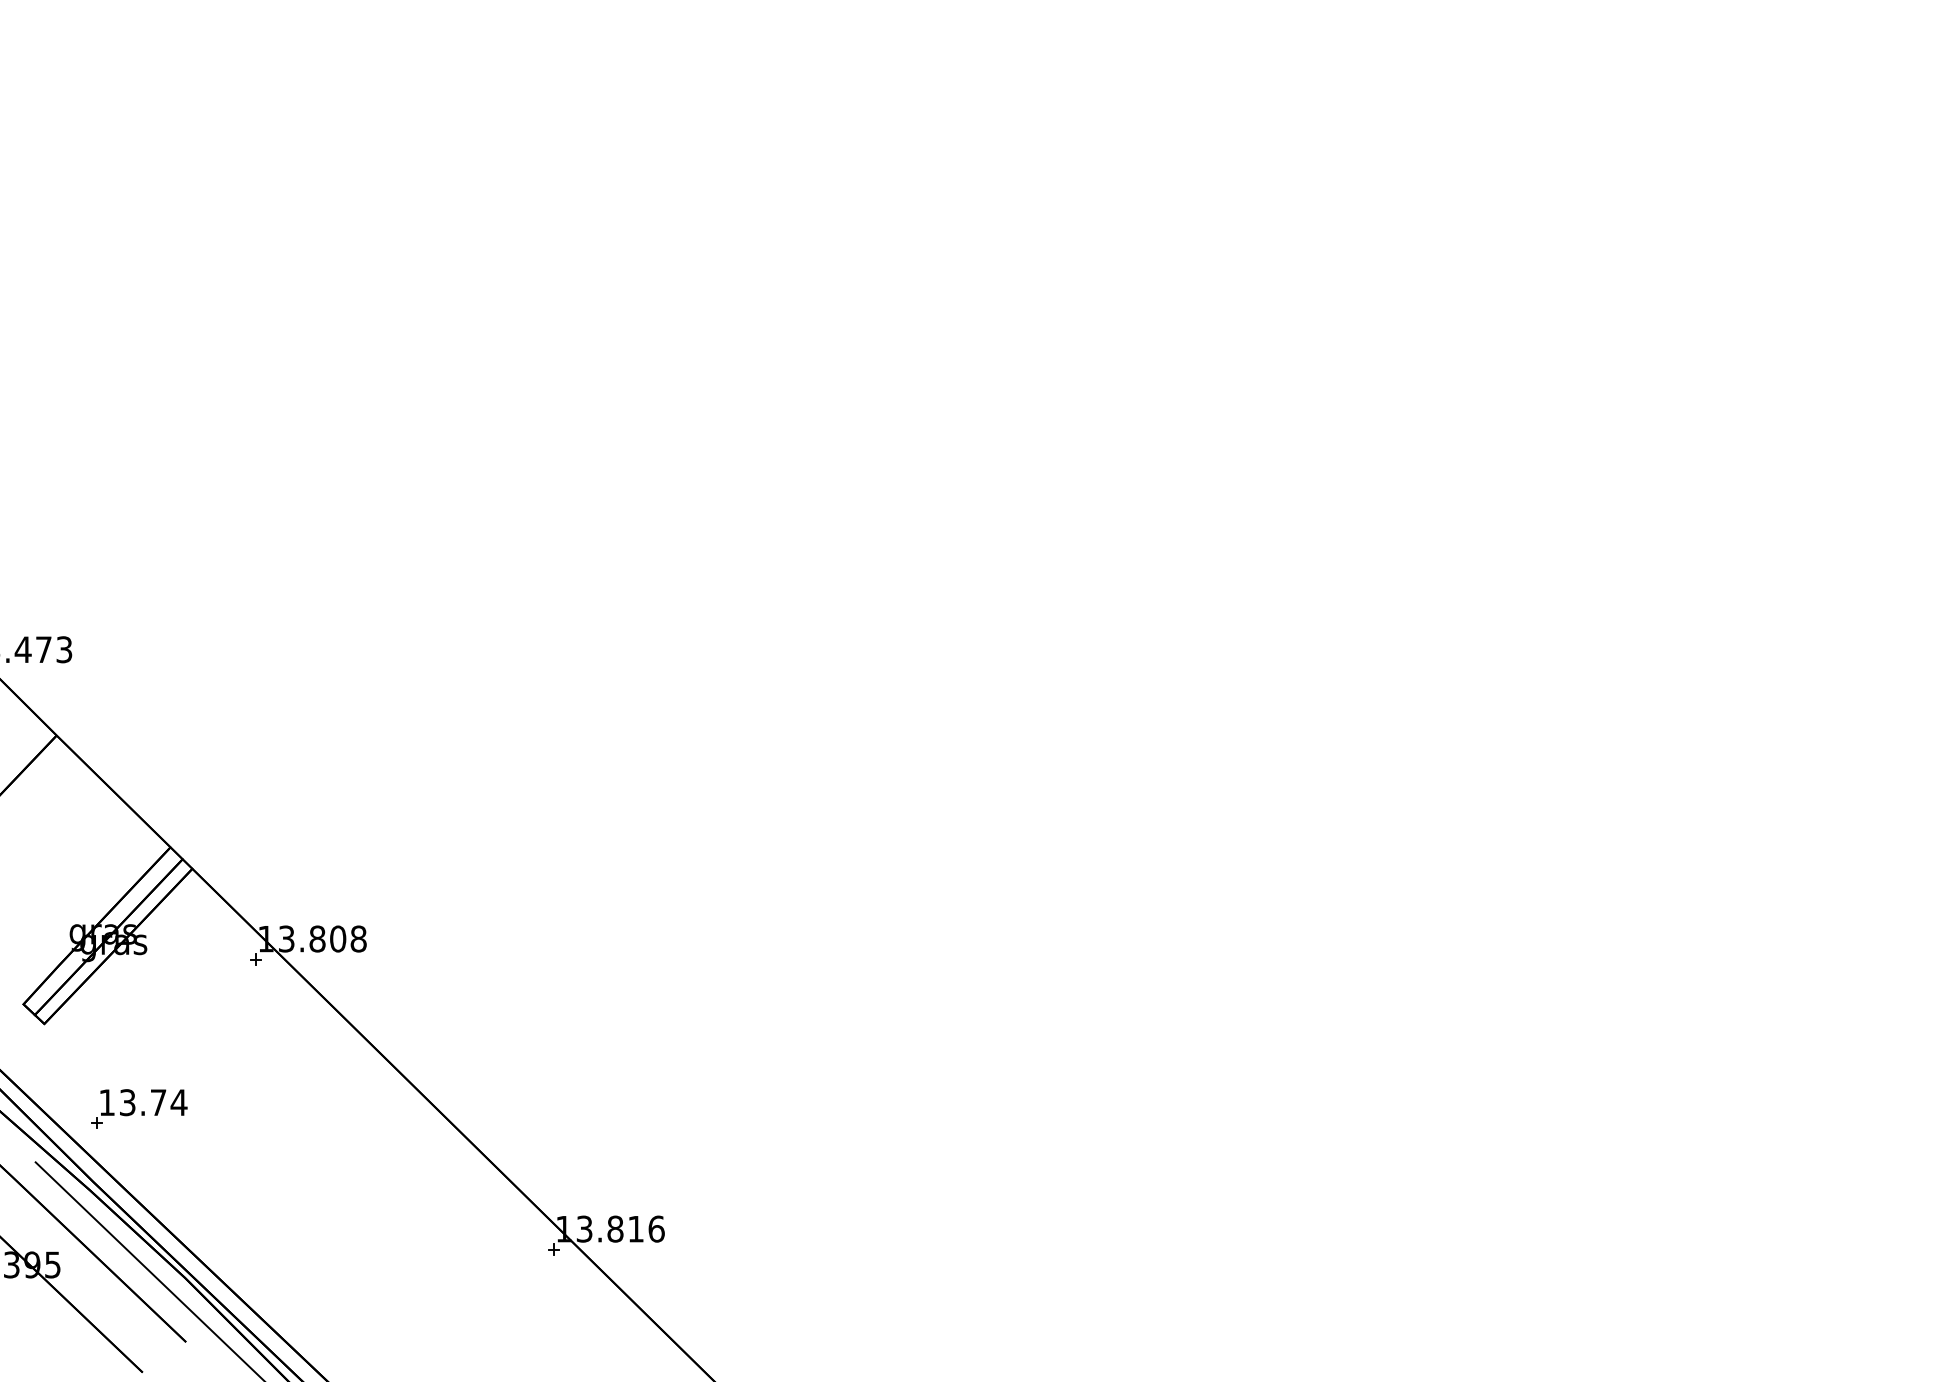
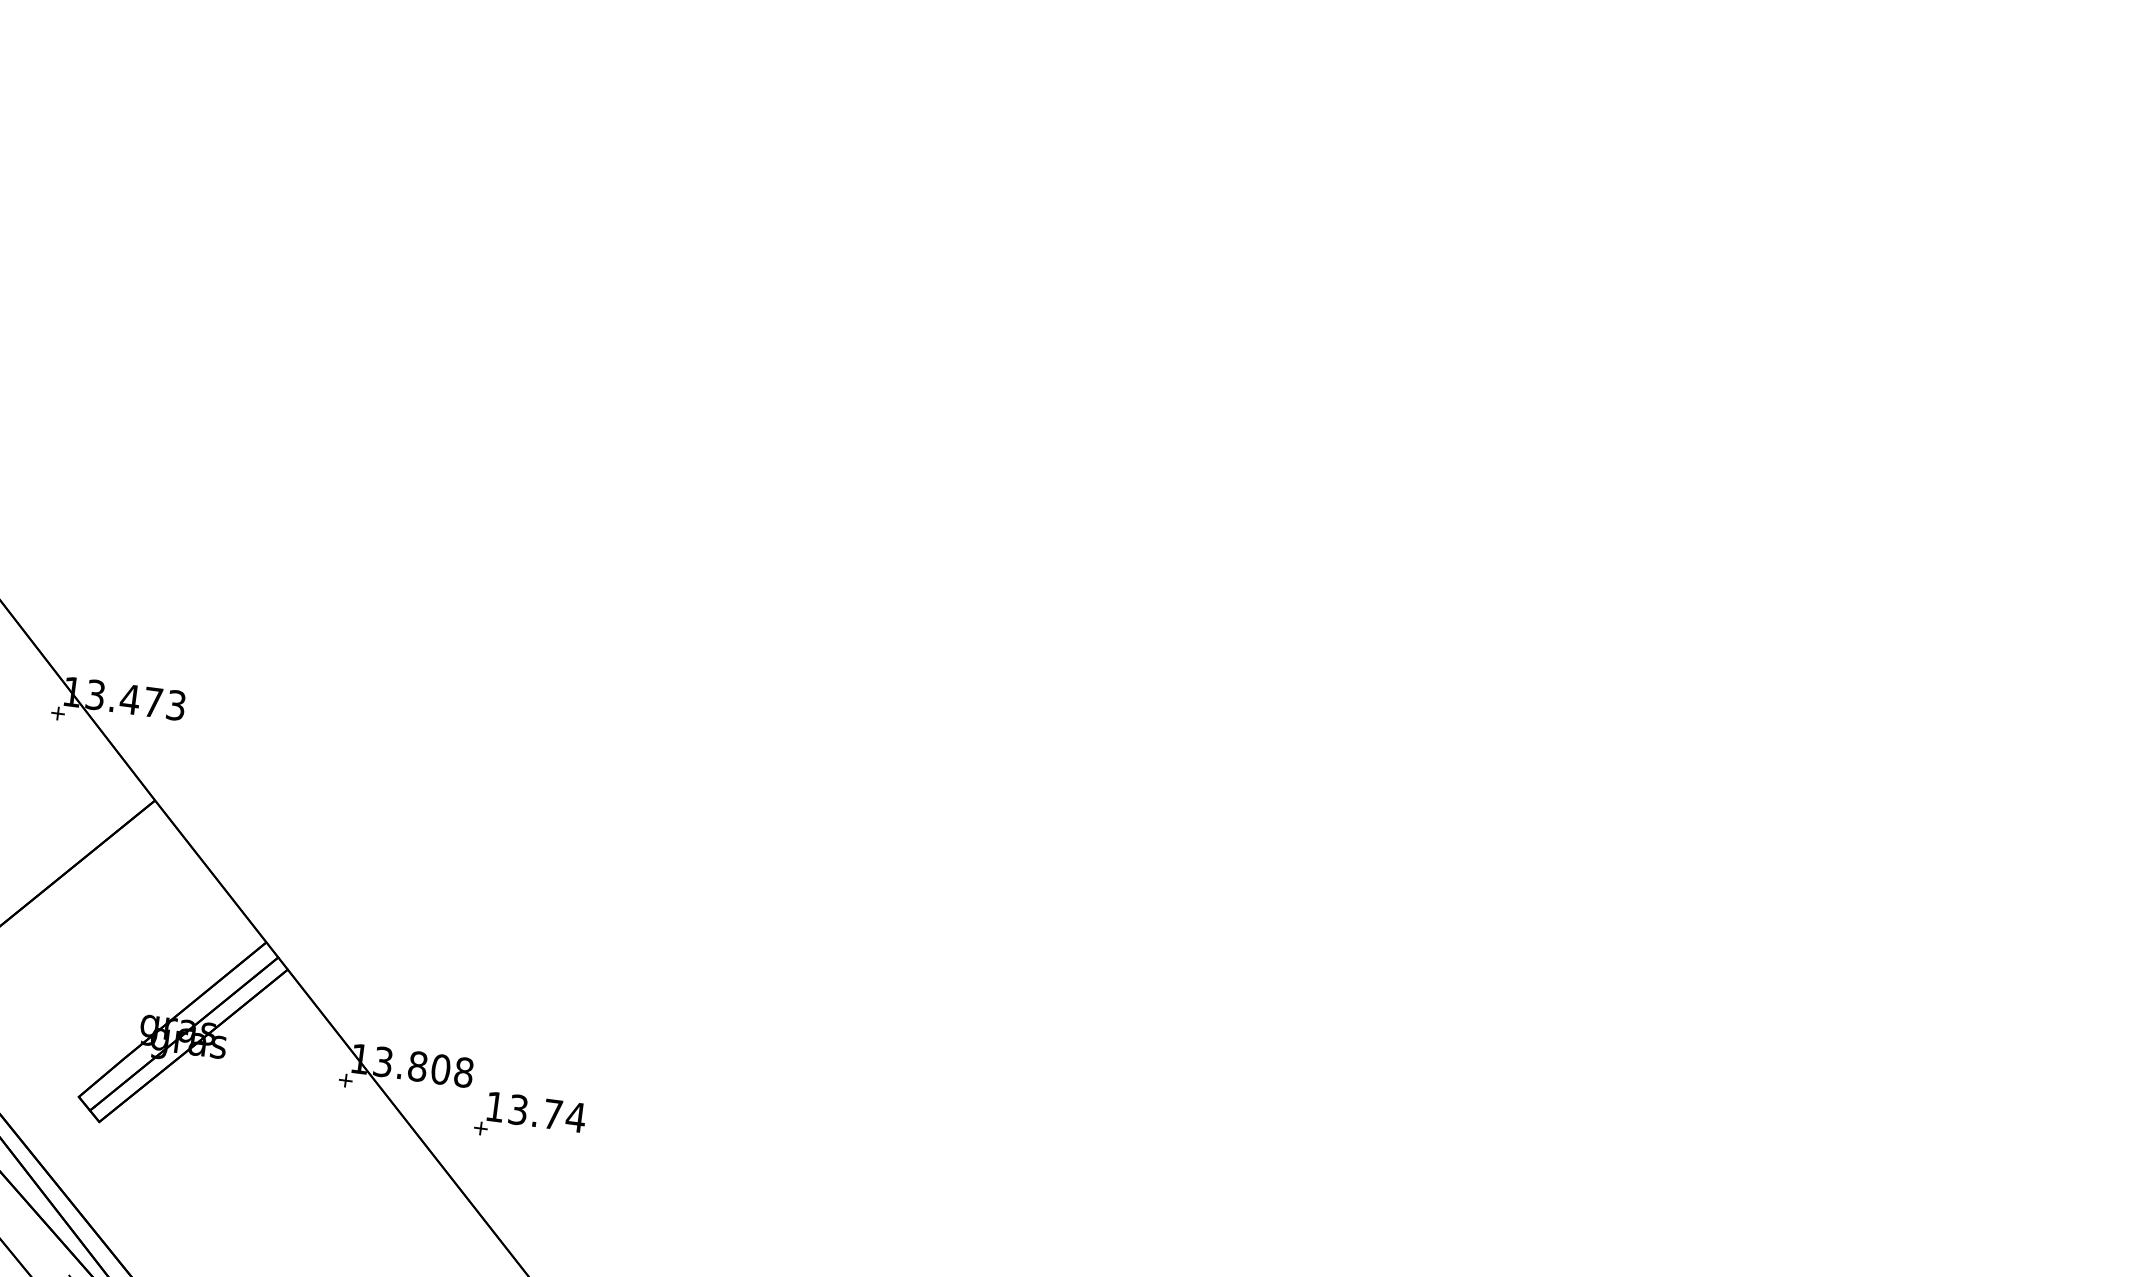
part: (139, 1108) -> (530, 1118), moved

